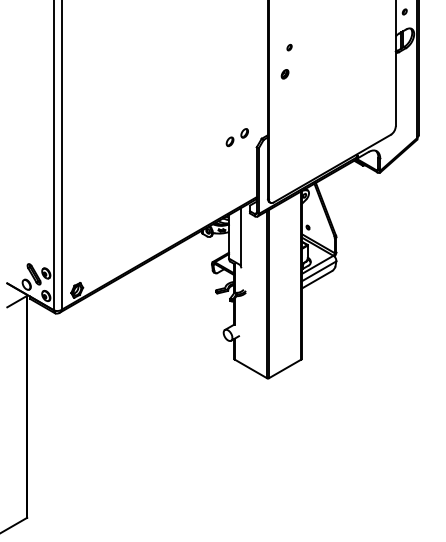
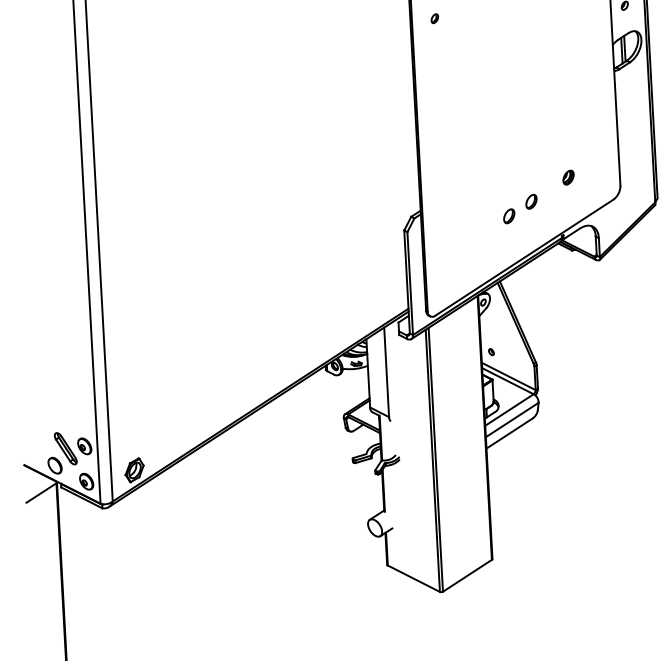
part: (289, 47) -> (434, 18), moved
part: (284, 74) -> (567, 178), moved
part: (236, 137) -> (518, 208), moved

